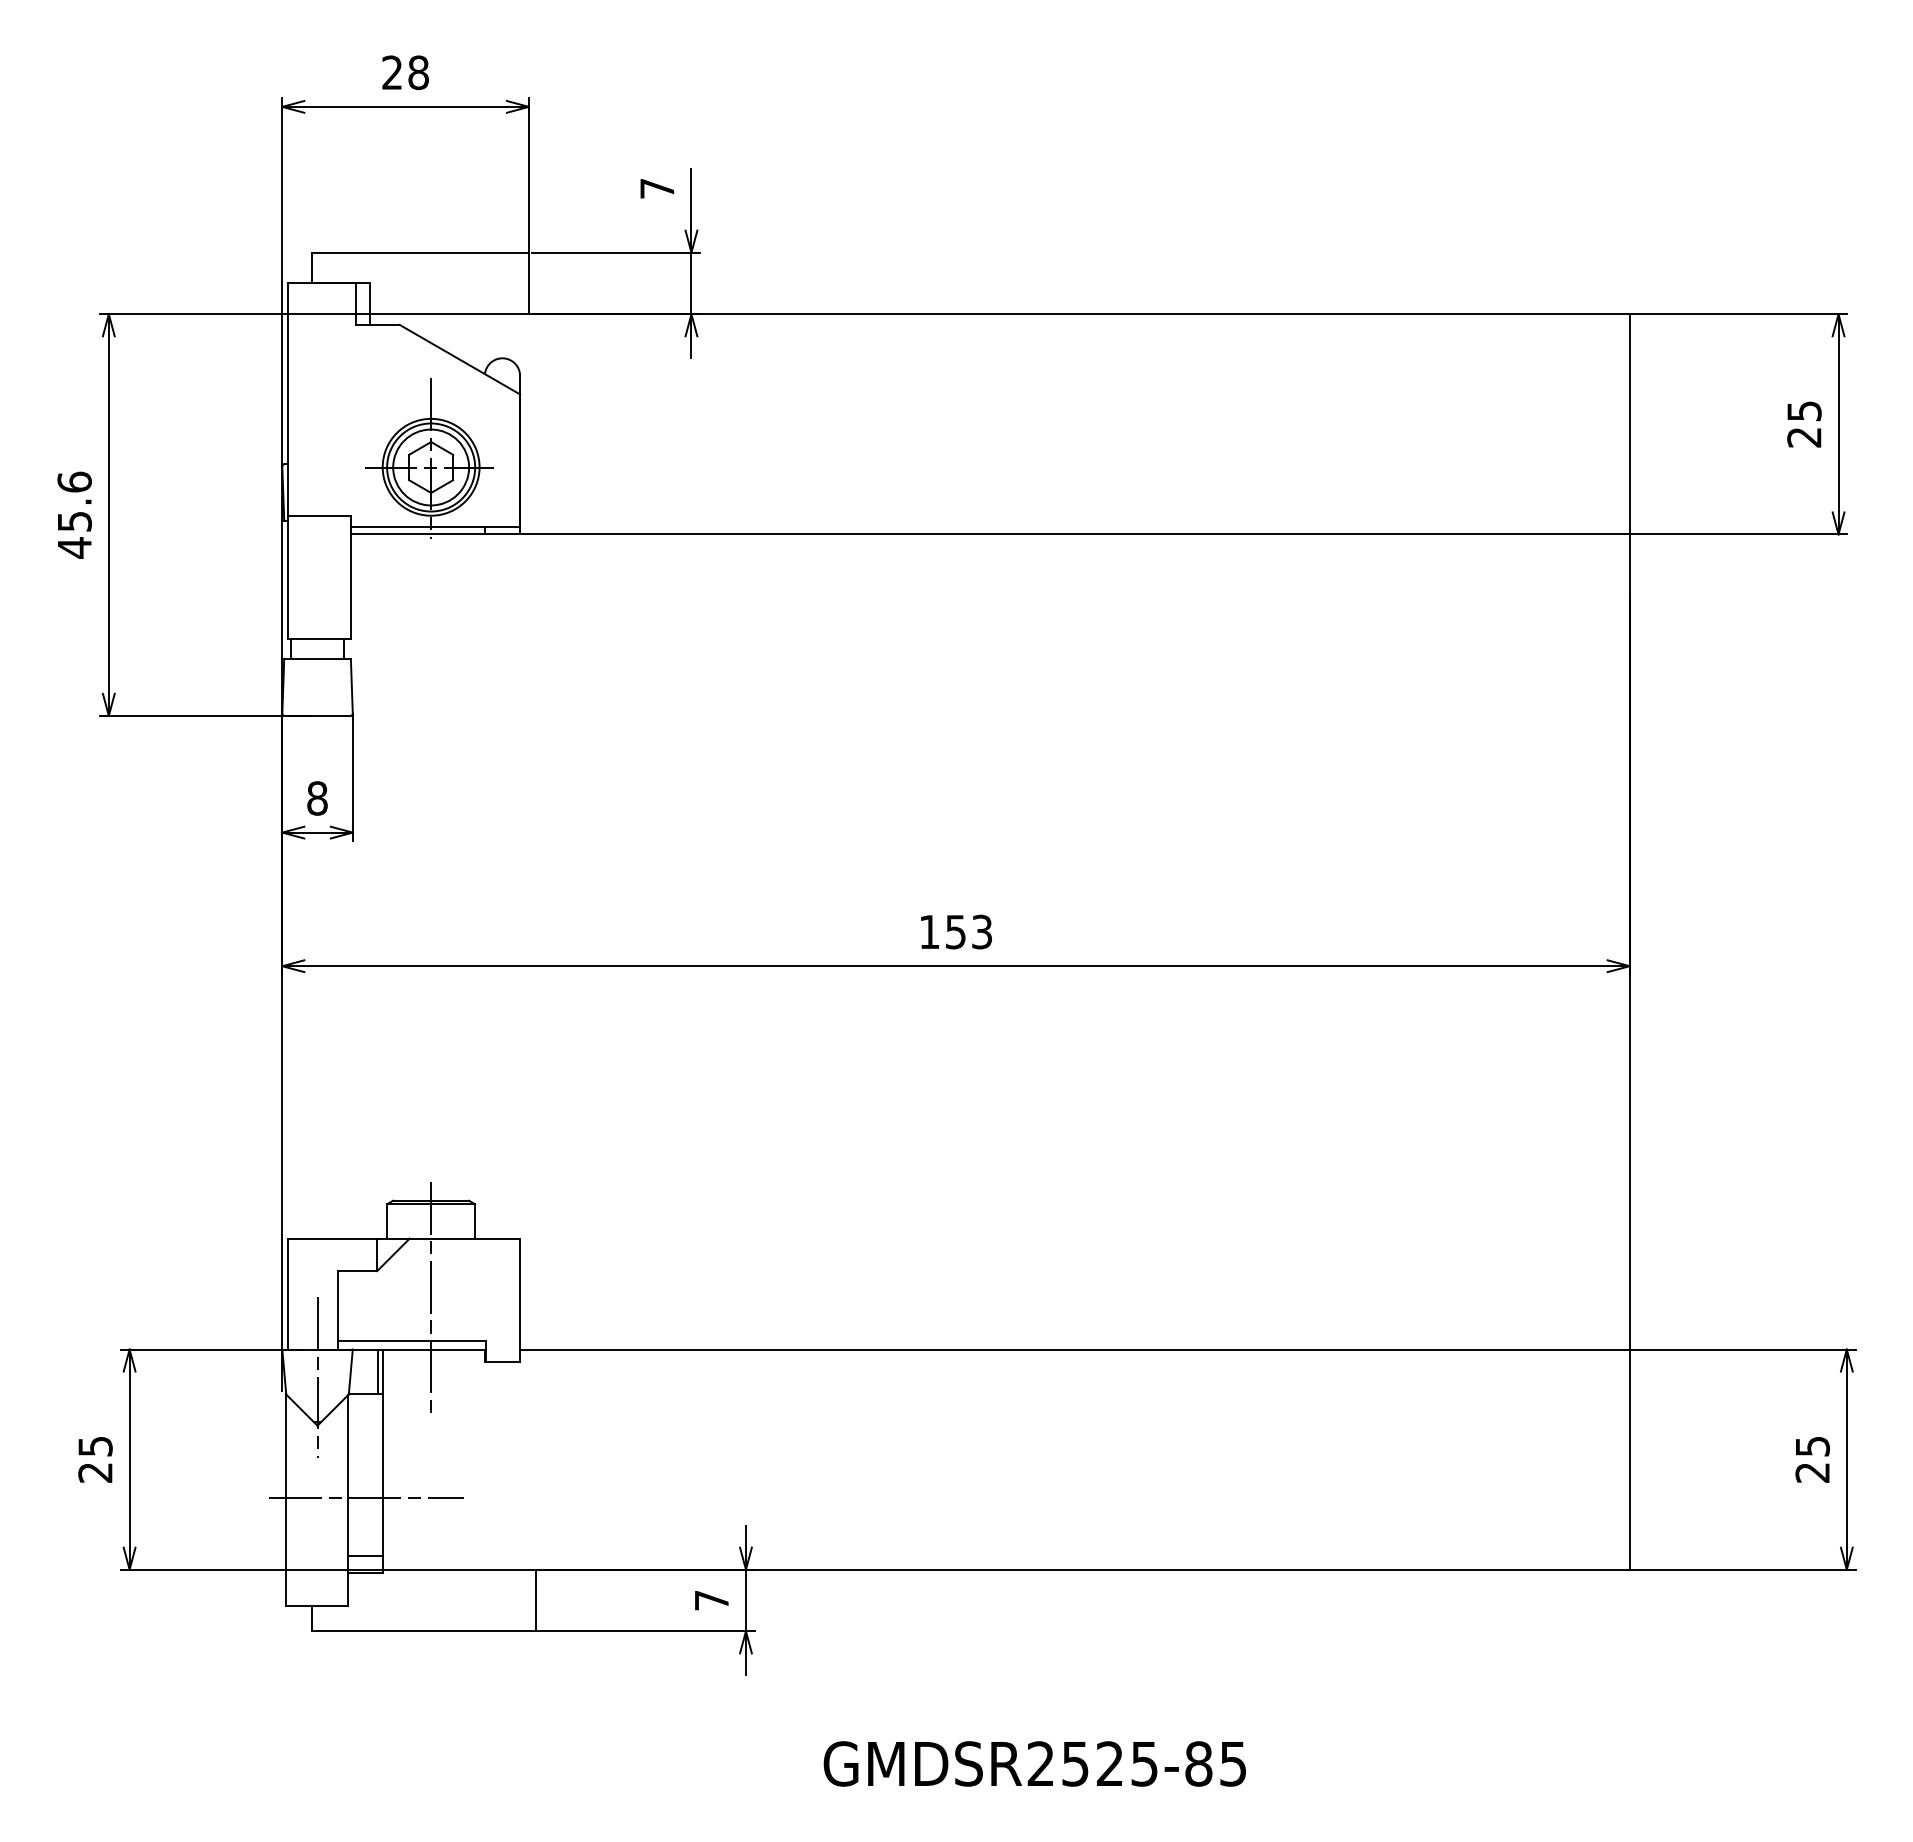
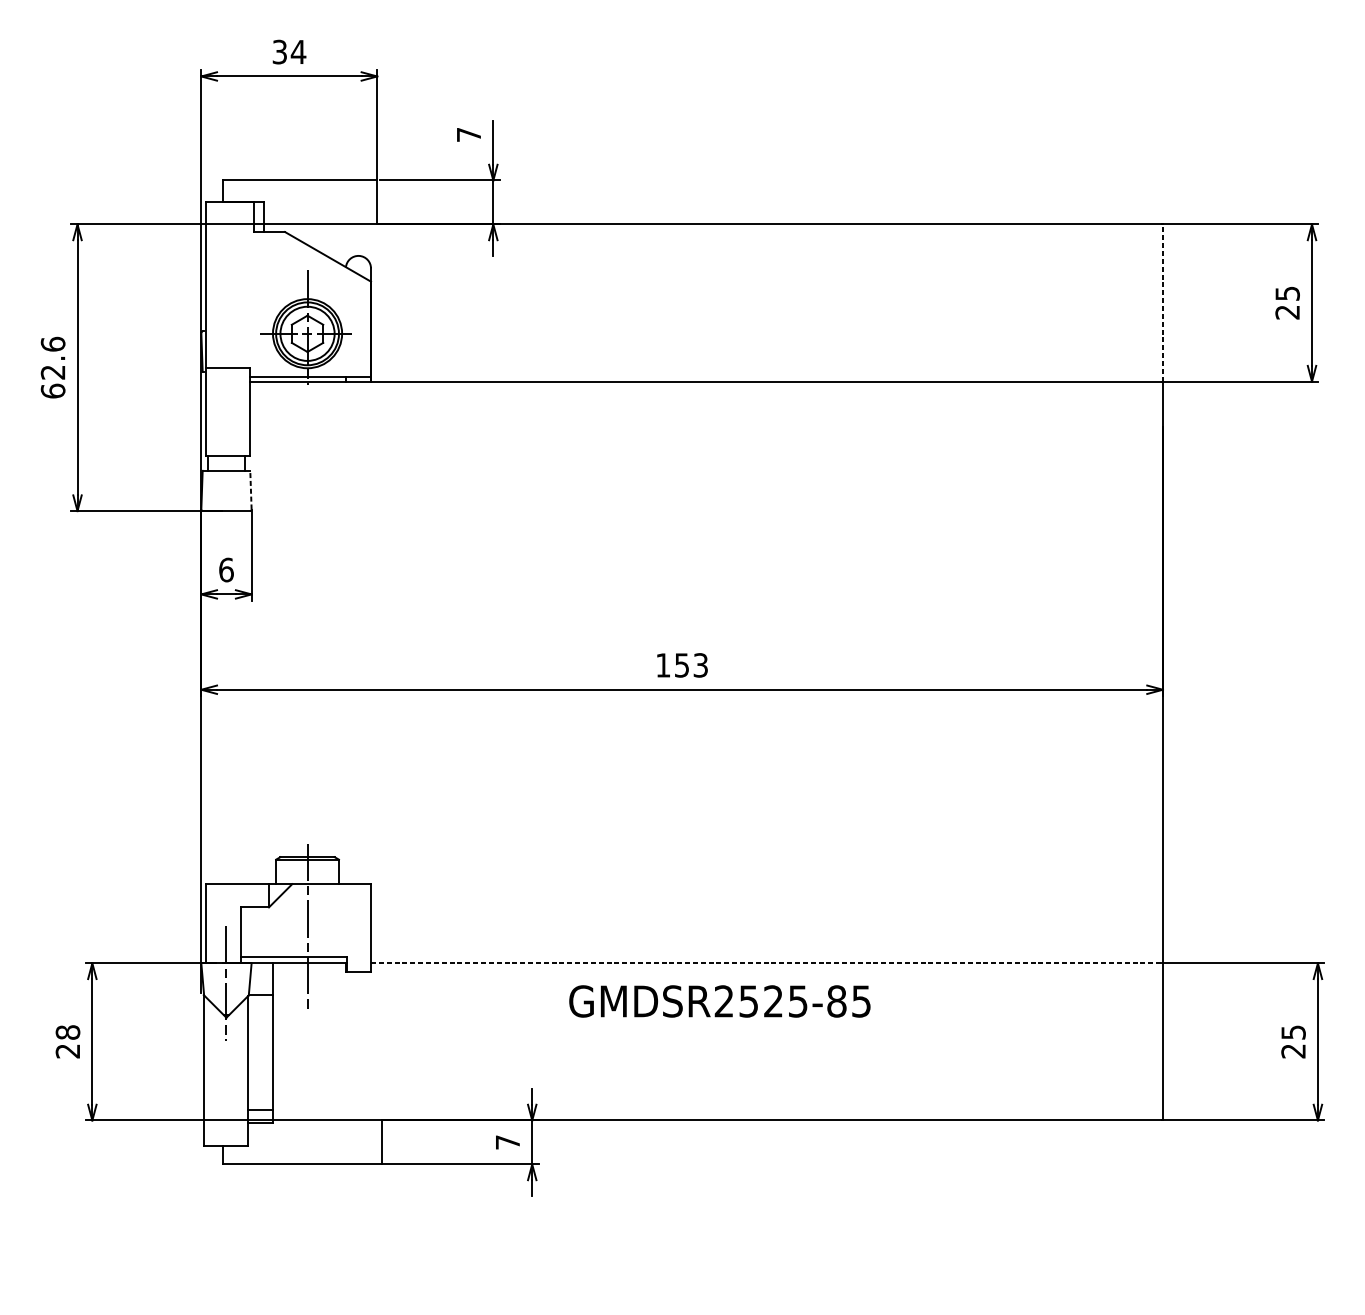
text: (405, 72) -> (289, 51), 28 -> 34
line: (1629, 423) -> (1162, 302), solid -> dashed
text: (74, 535) -> (53, 382), 45.6 -> 62.6
line: (351, 686) -> (250, 490), solid -> dashed
text: (317, 798) -> (226, 570), 8 -> 6
line: (1074, 1349) -> (766, 963), solid -> dashed
line: (378, 1371) -> (269, 979), removed
text: (95, 1446) -> (68, 1032), 25 -> 28
line: (366, 1498) -> (261, 1069), removed
text: (1034, 1763) -> (719, 1001), moved

